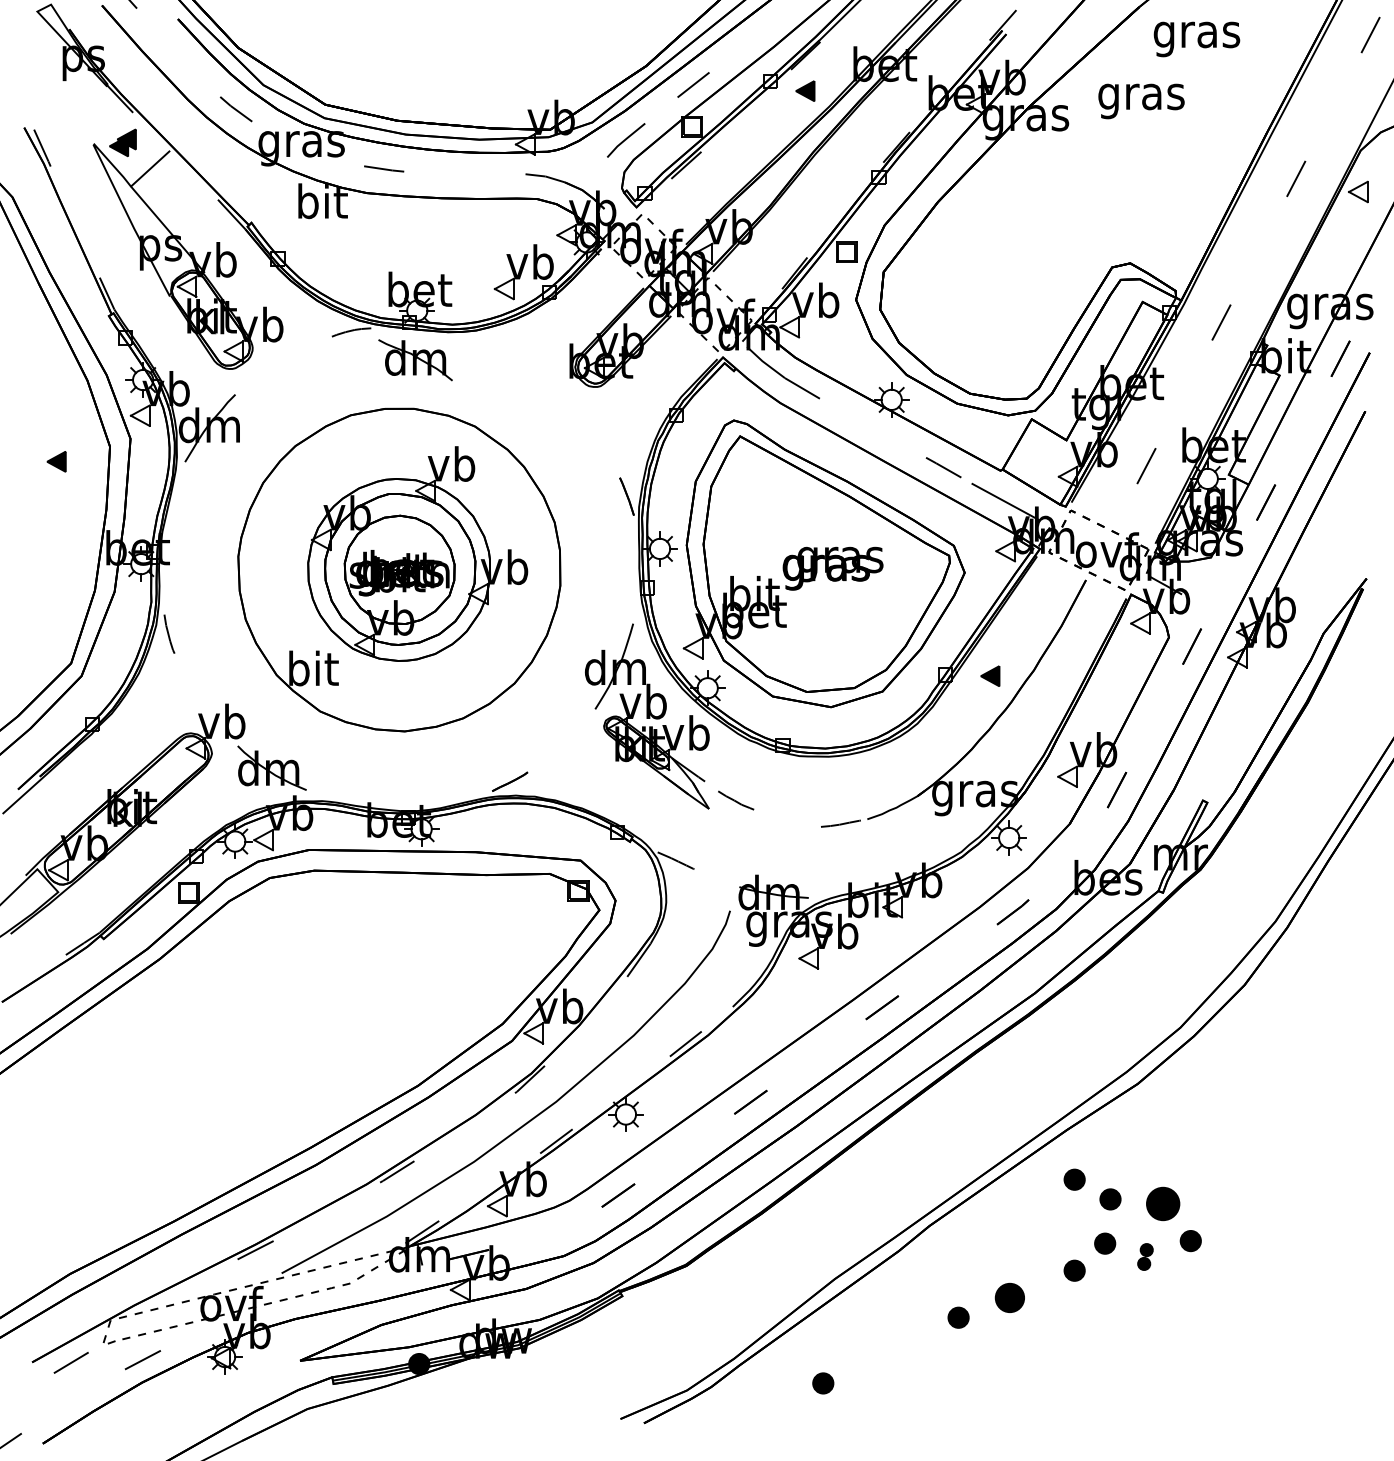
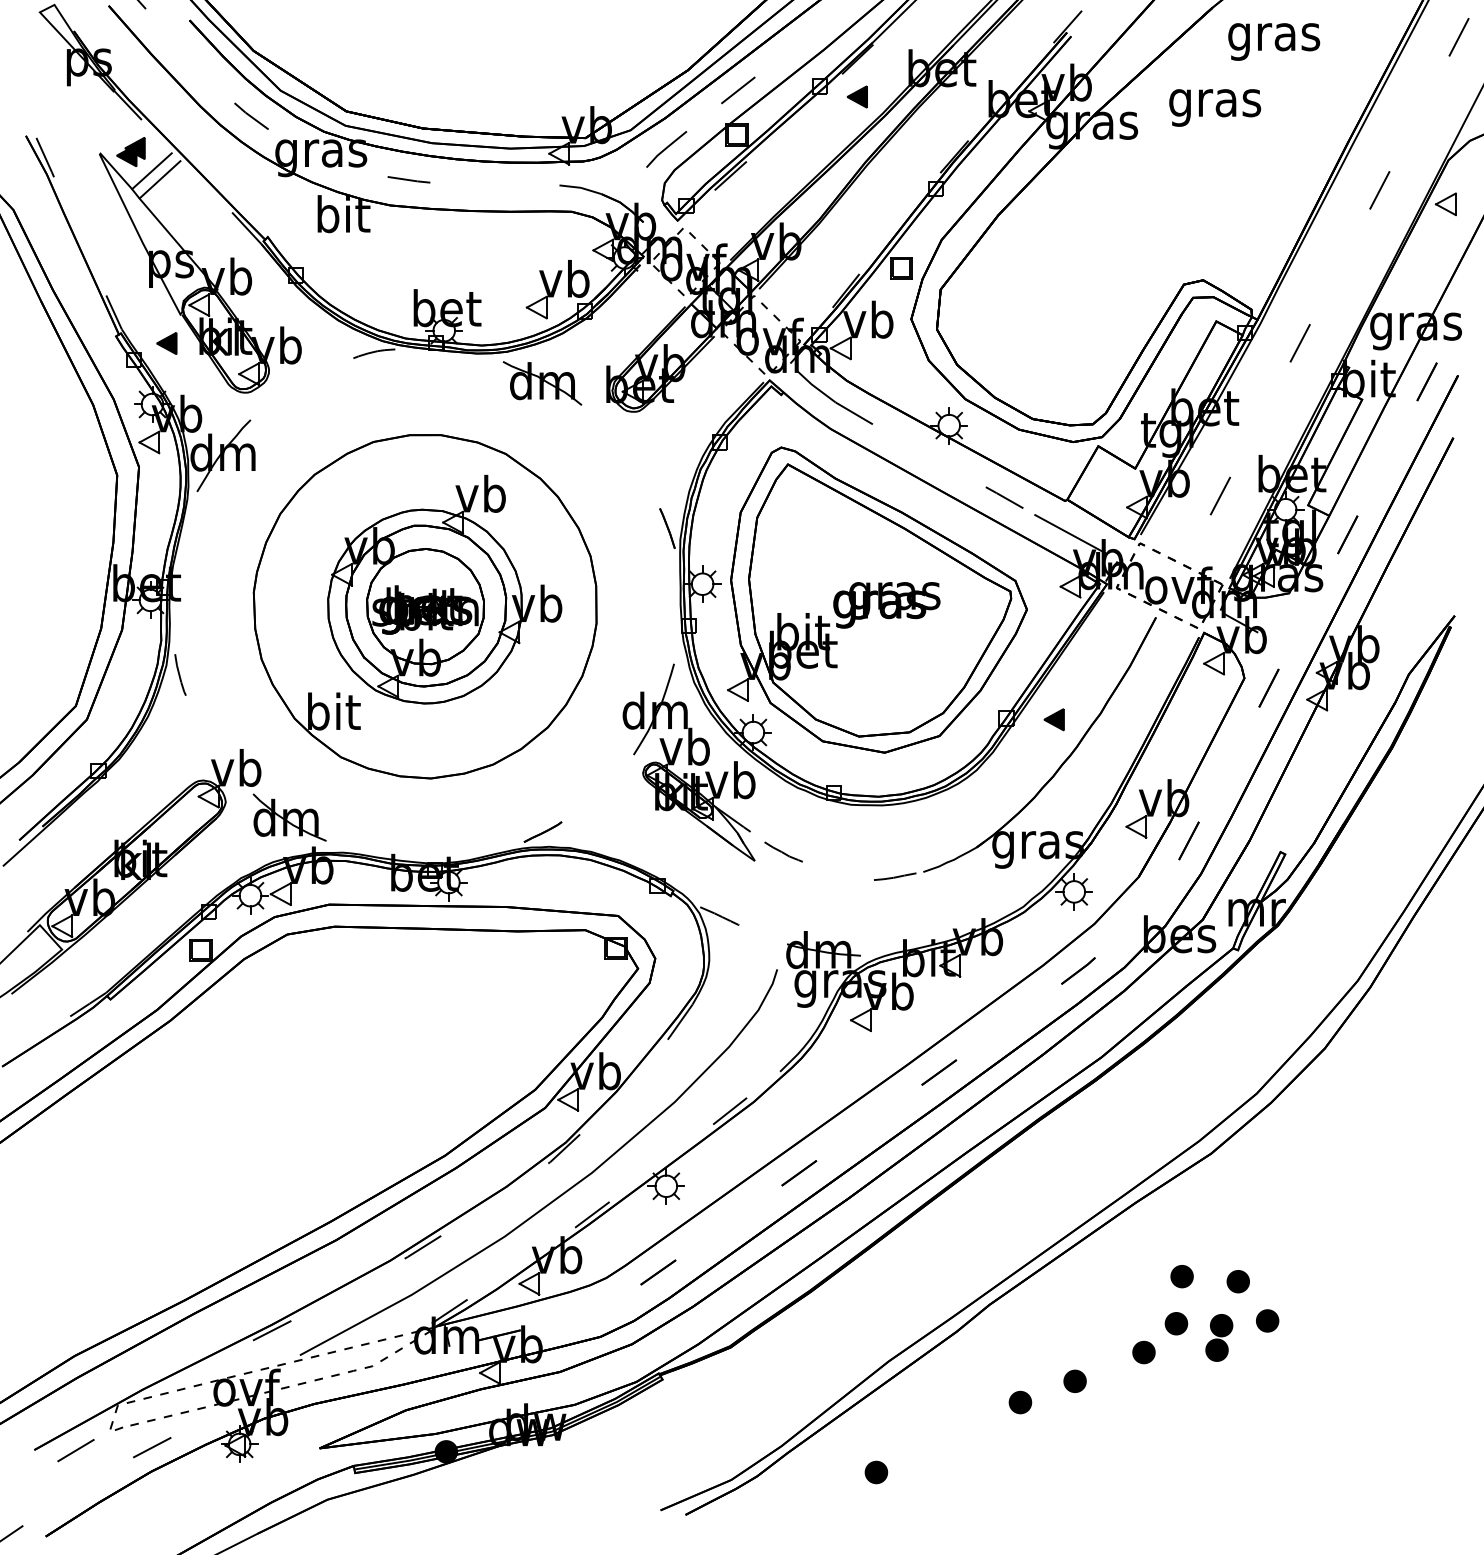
line: (142, 160) -> (151, 170), added
part: (415, 360) -> (542, 383), moved
part: (56, 461) -> (166, 343), moved
part: (1074, 1179) -> (1143, 1255), removed
part: (1163, 1204) -> (1238, 1282), size x0.62
part: (1145, 1256) -> (1219, 1337), size x1.67
part: (1009, 1297) -> (1074, 1381), size x0.71

